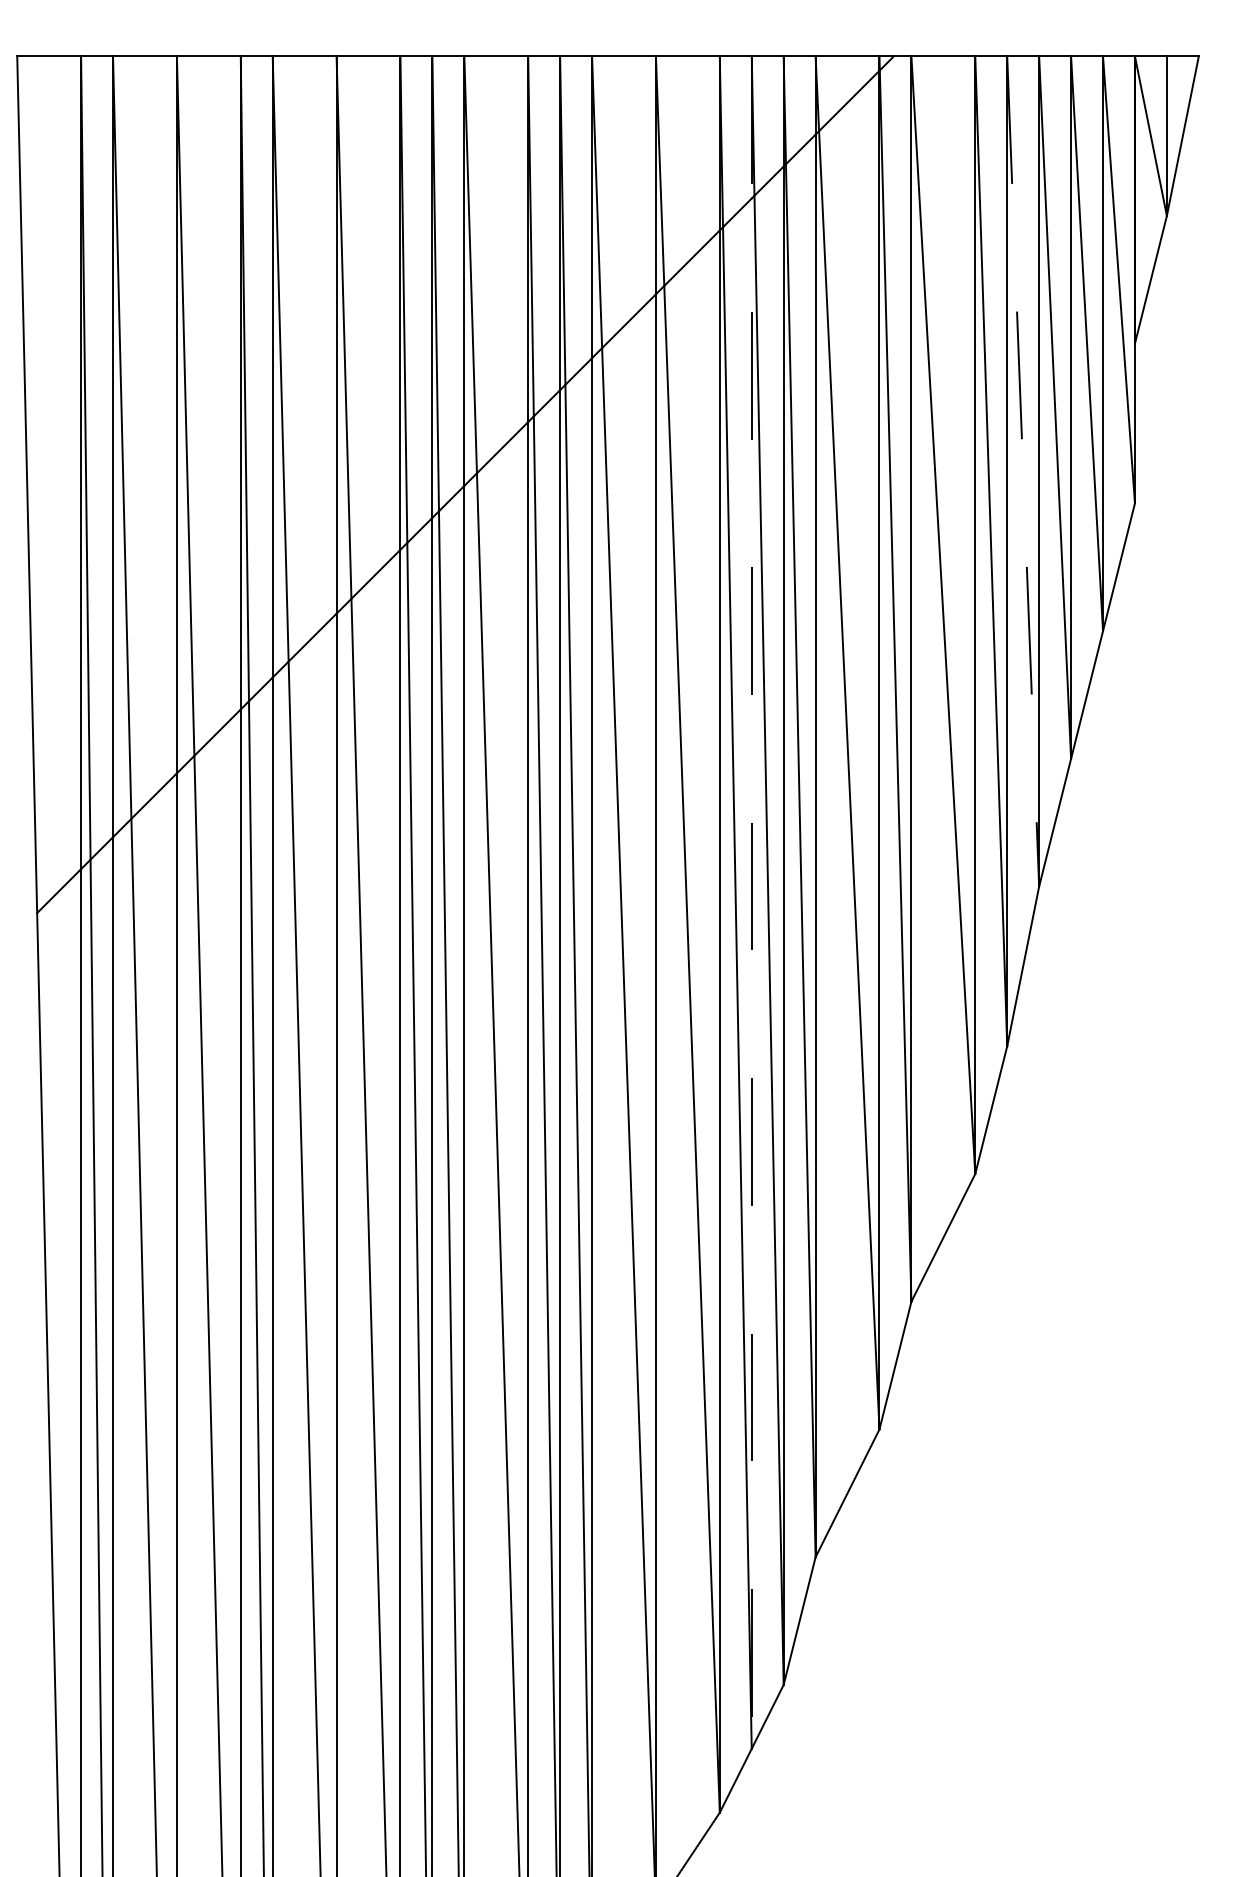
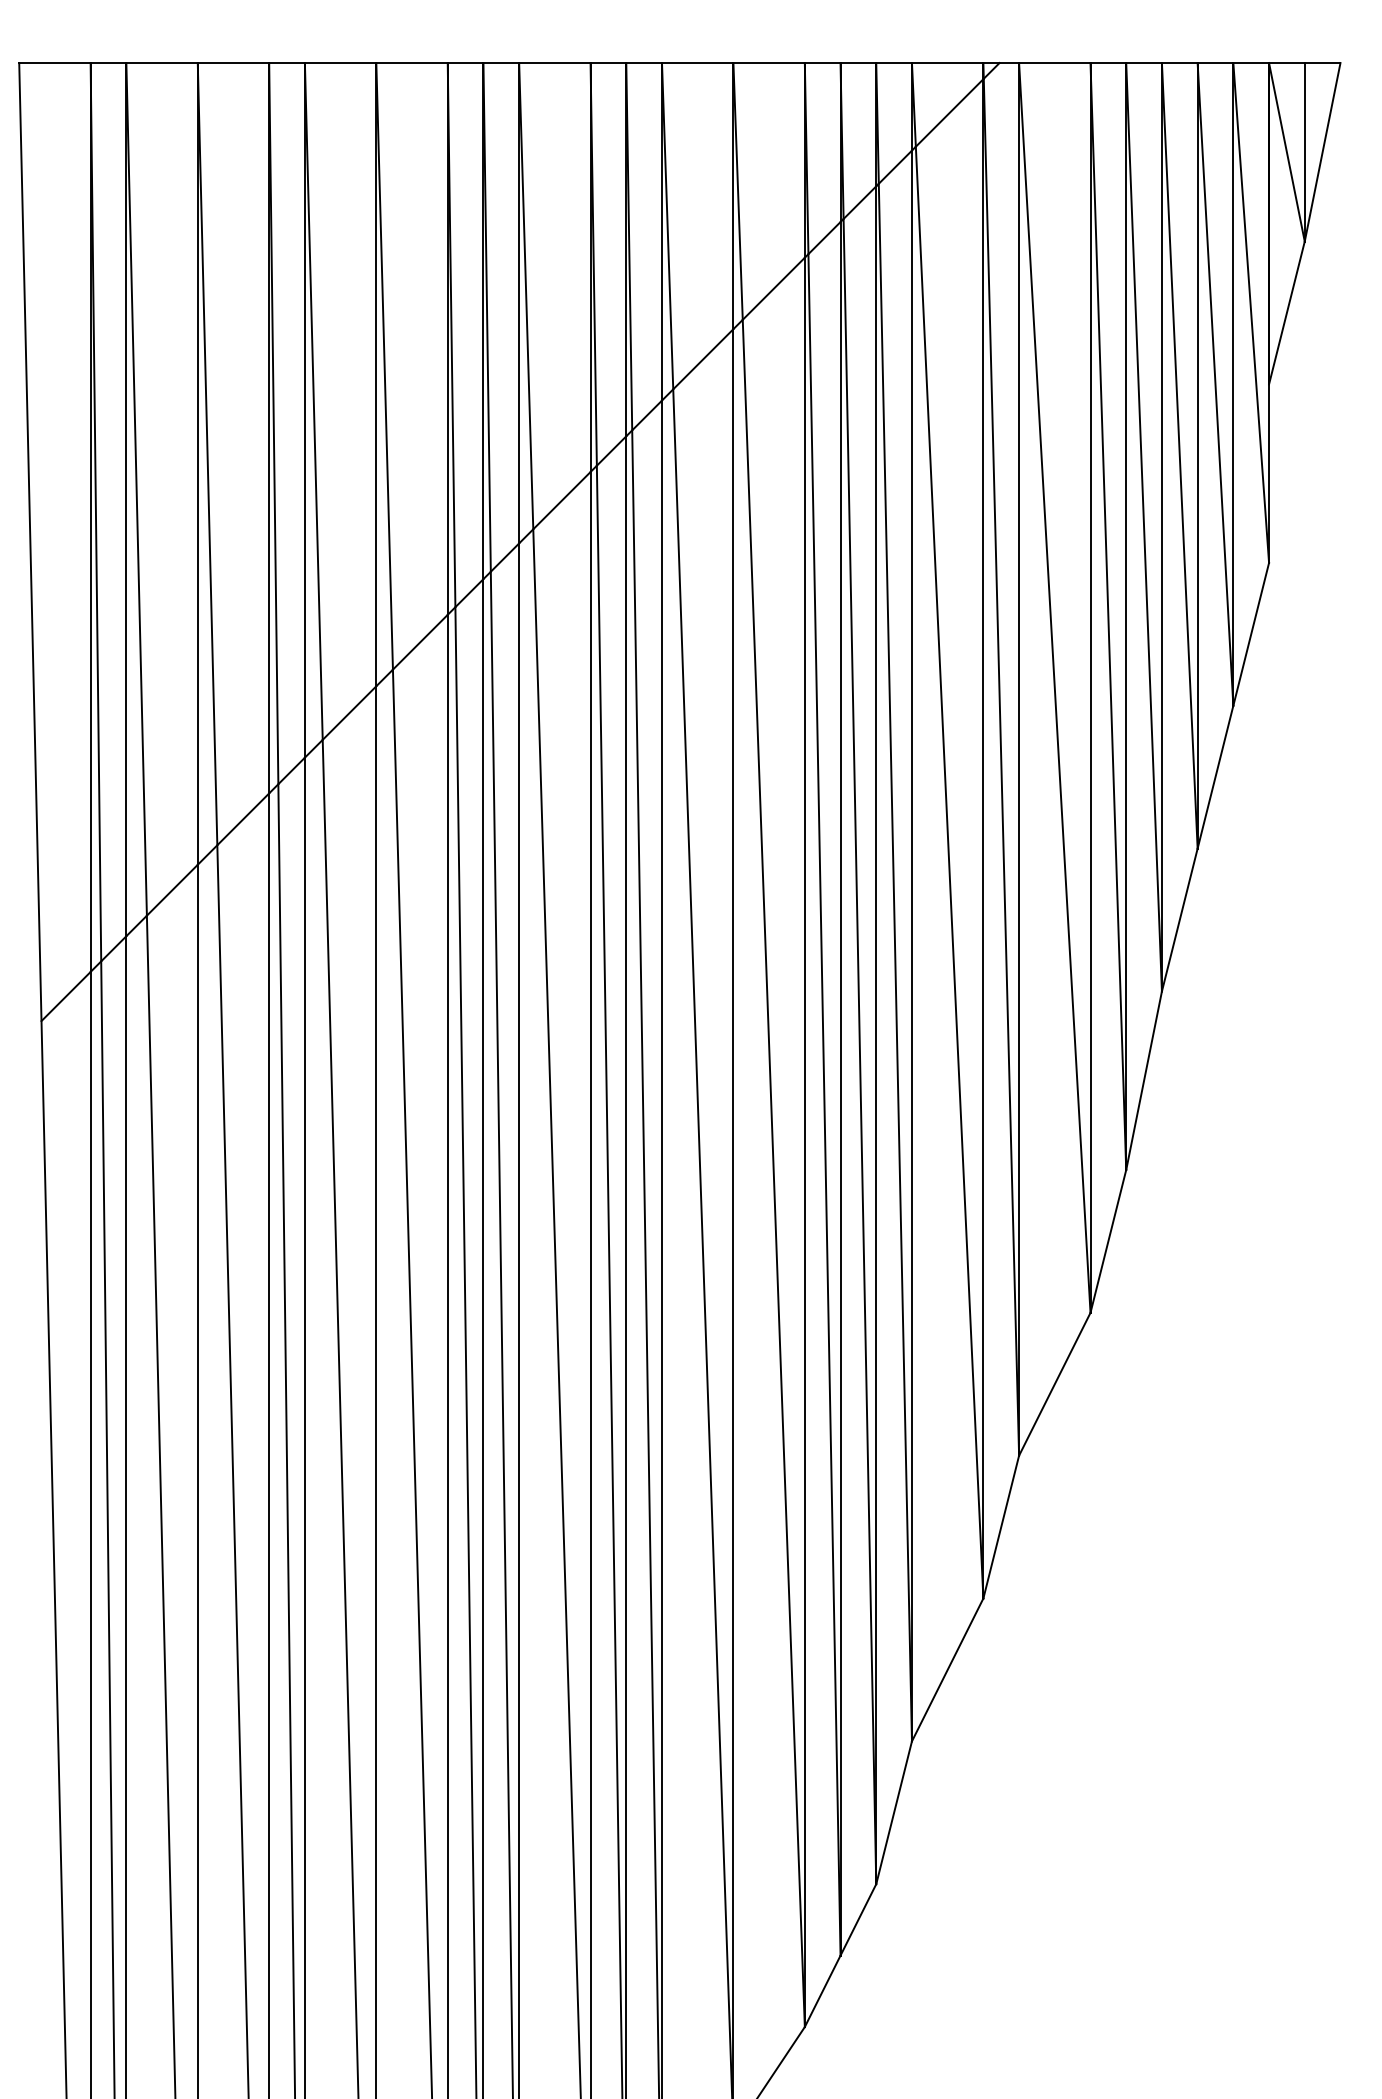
line: (1023, 471) -> (1144, 527), dashed -> solid
line: (751, 903) -> (840, 1010), dashed -> solid

